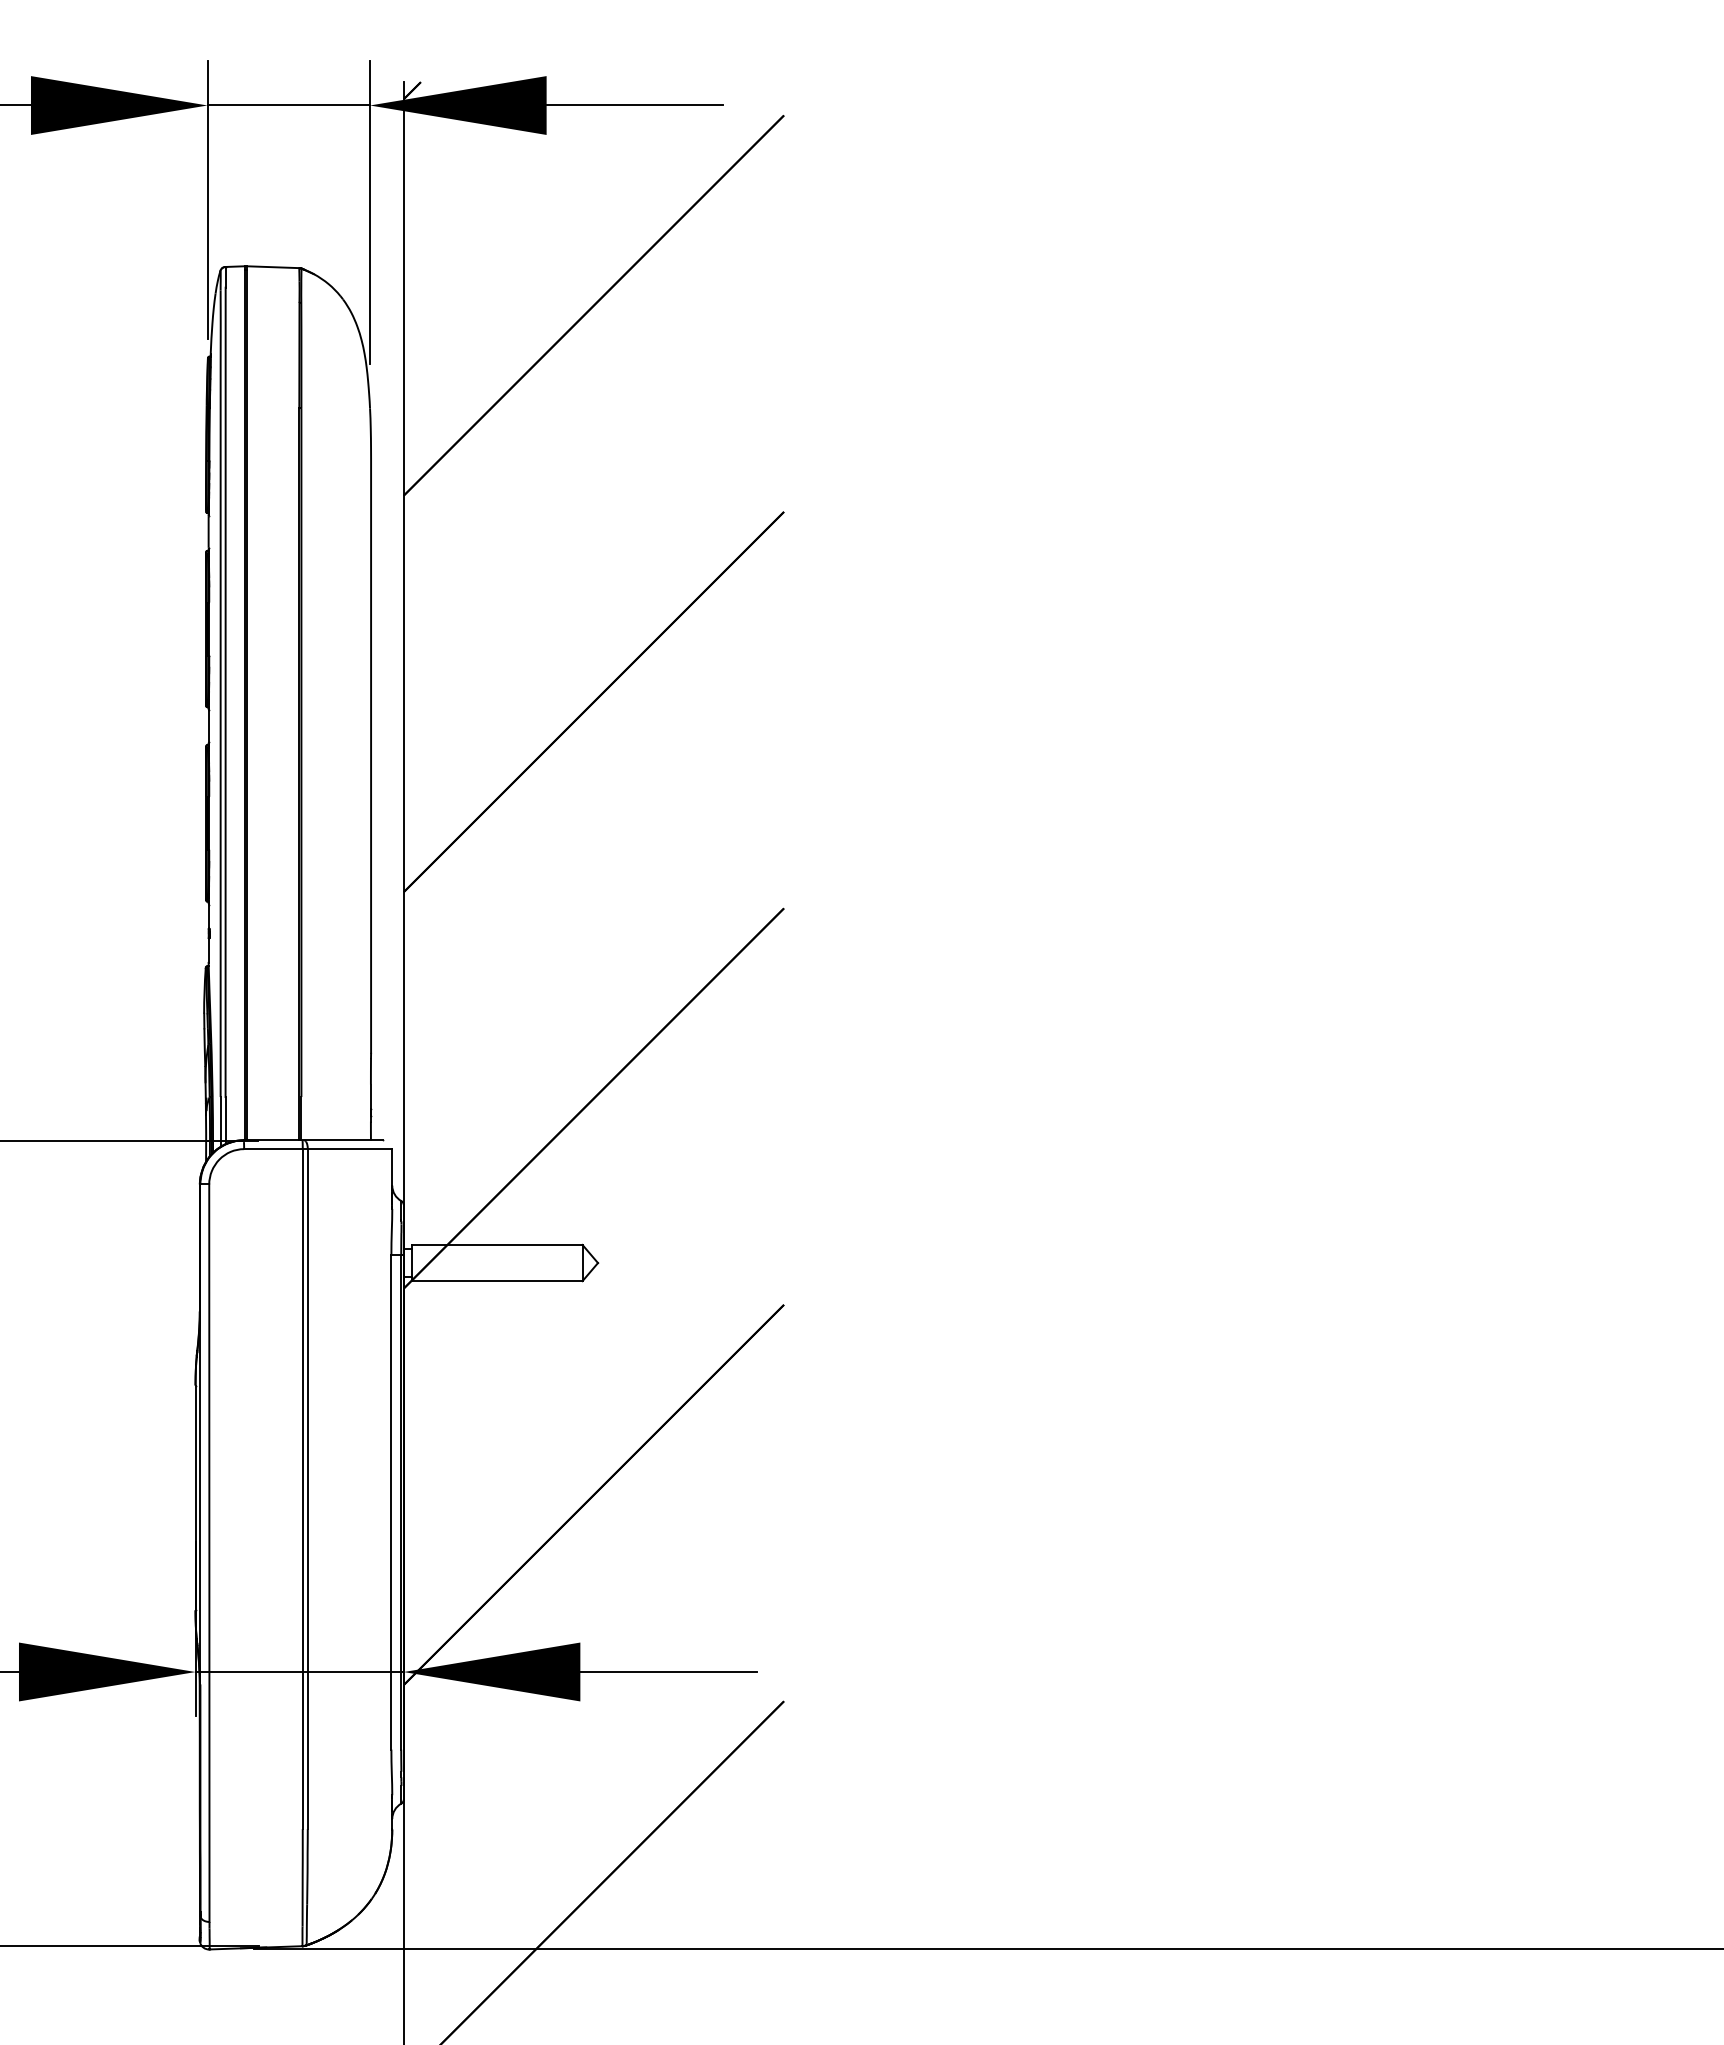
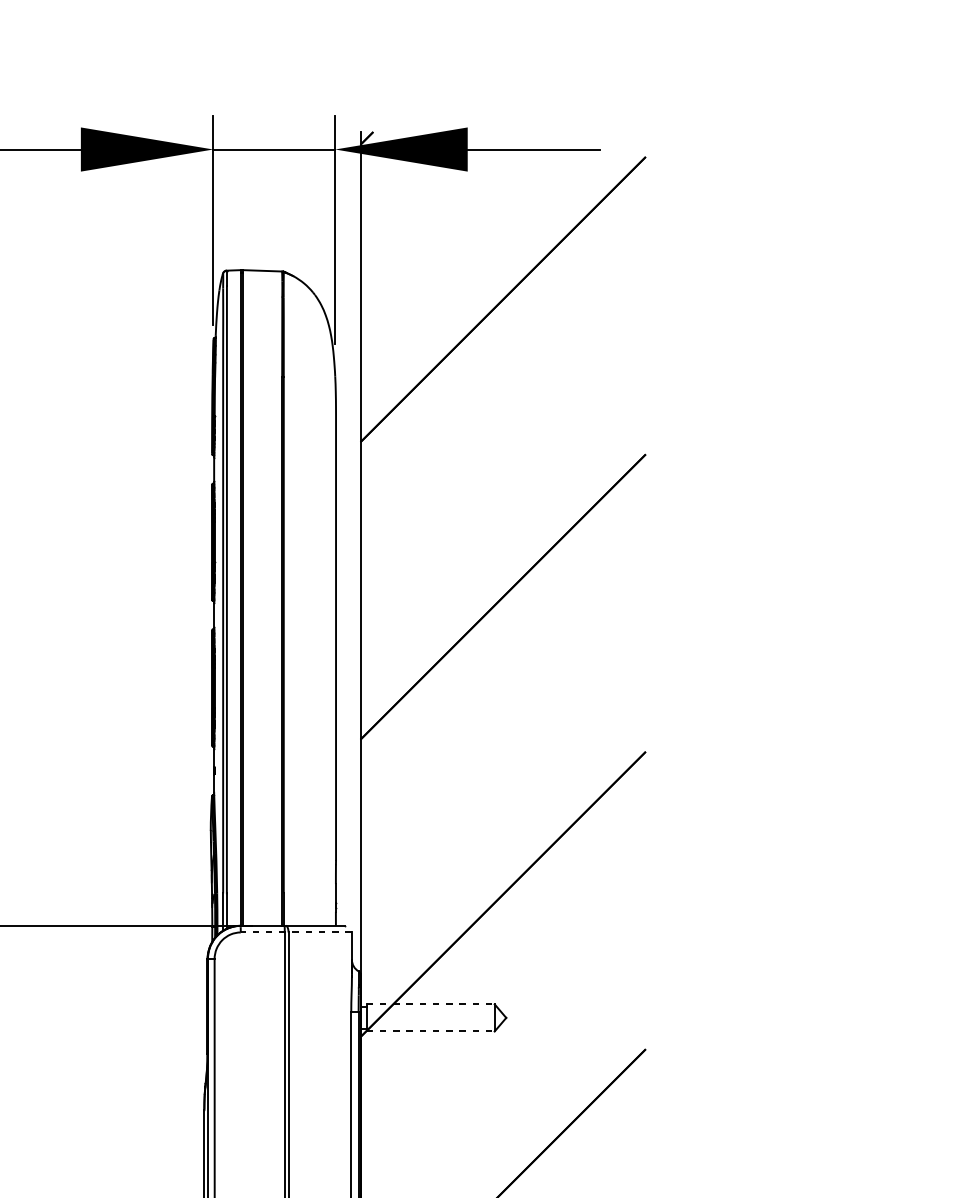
line: (317, 1149) -> (295, 932), solid -> dashed
line: (497, 1244) -> (430, 1003), solid -> dashed
line: (497, 1281) -> (430, 1031), solid -> dashed

